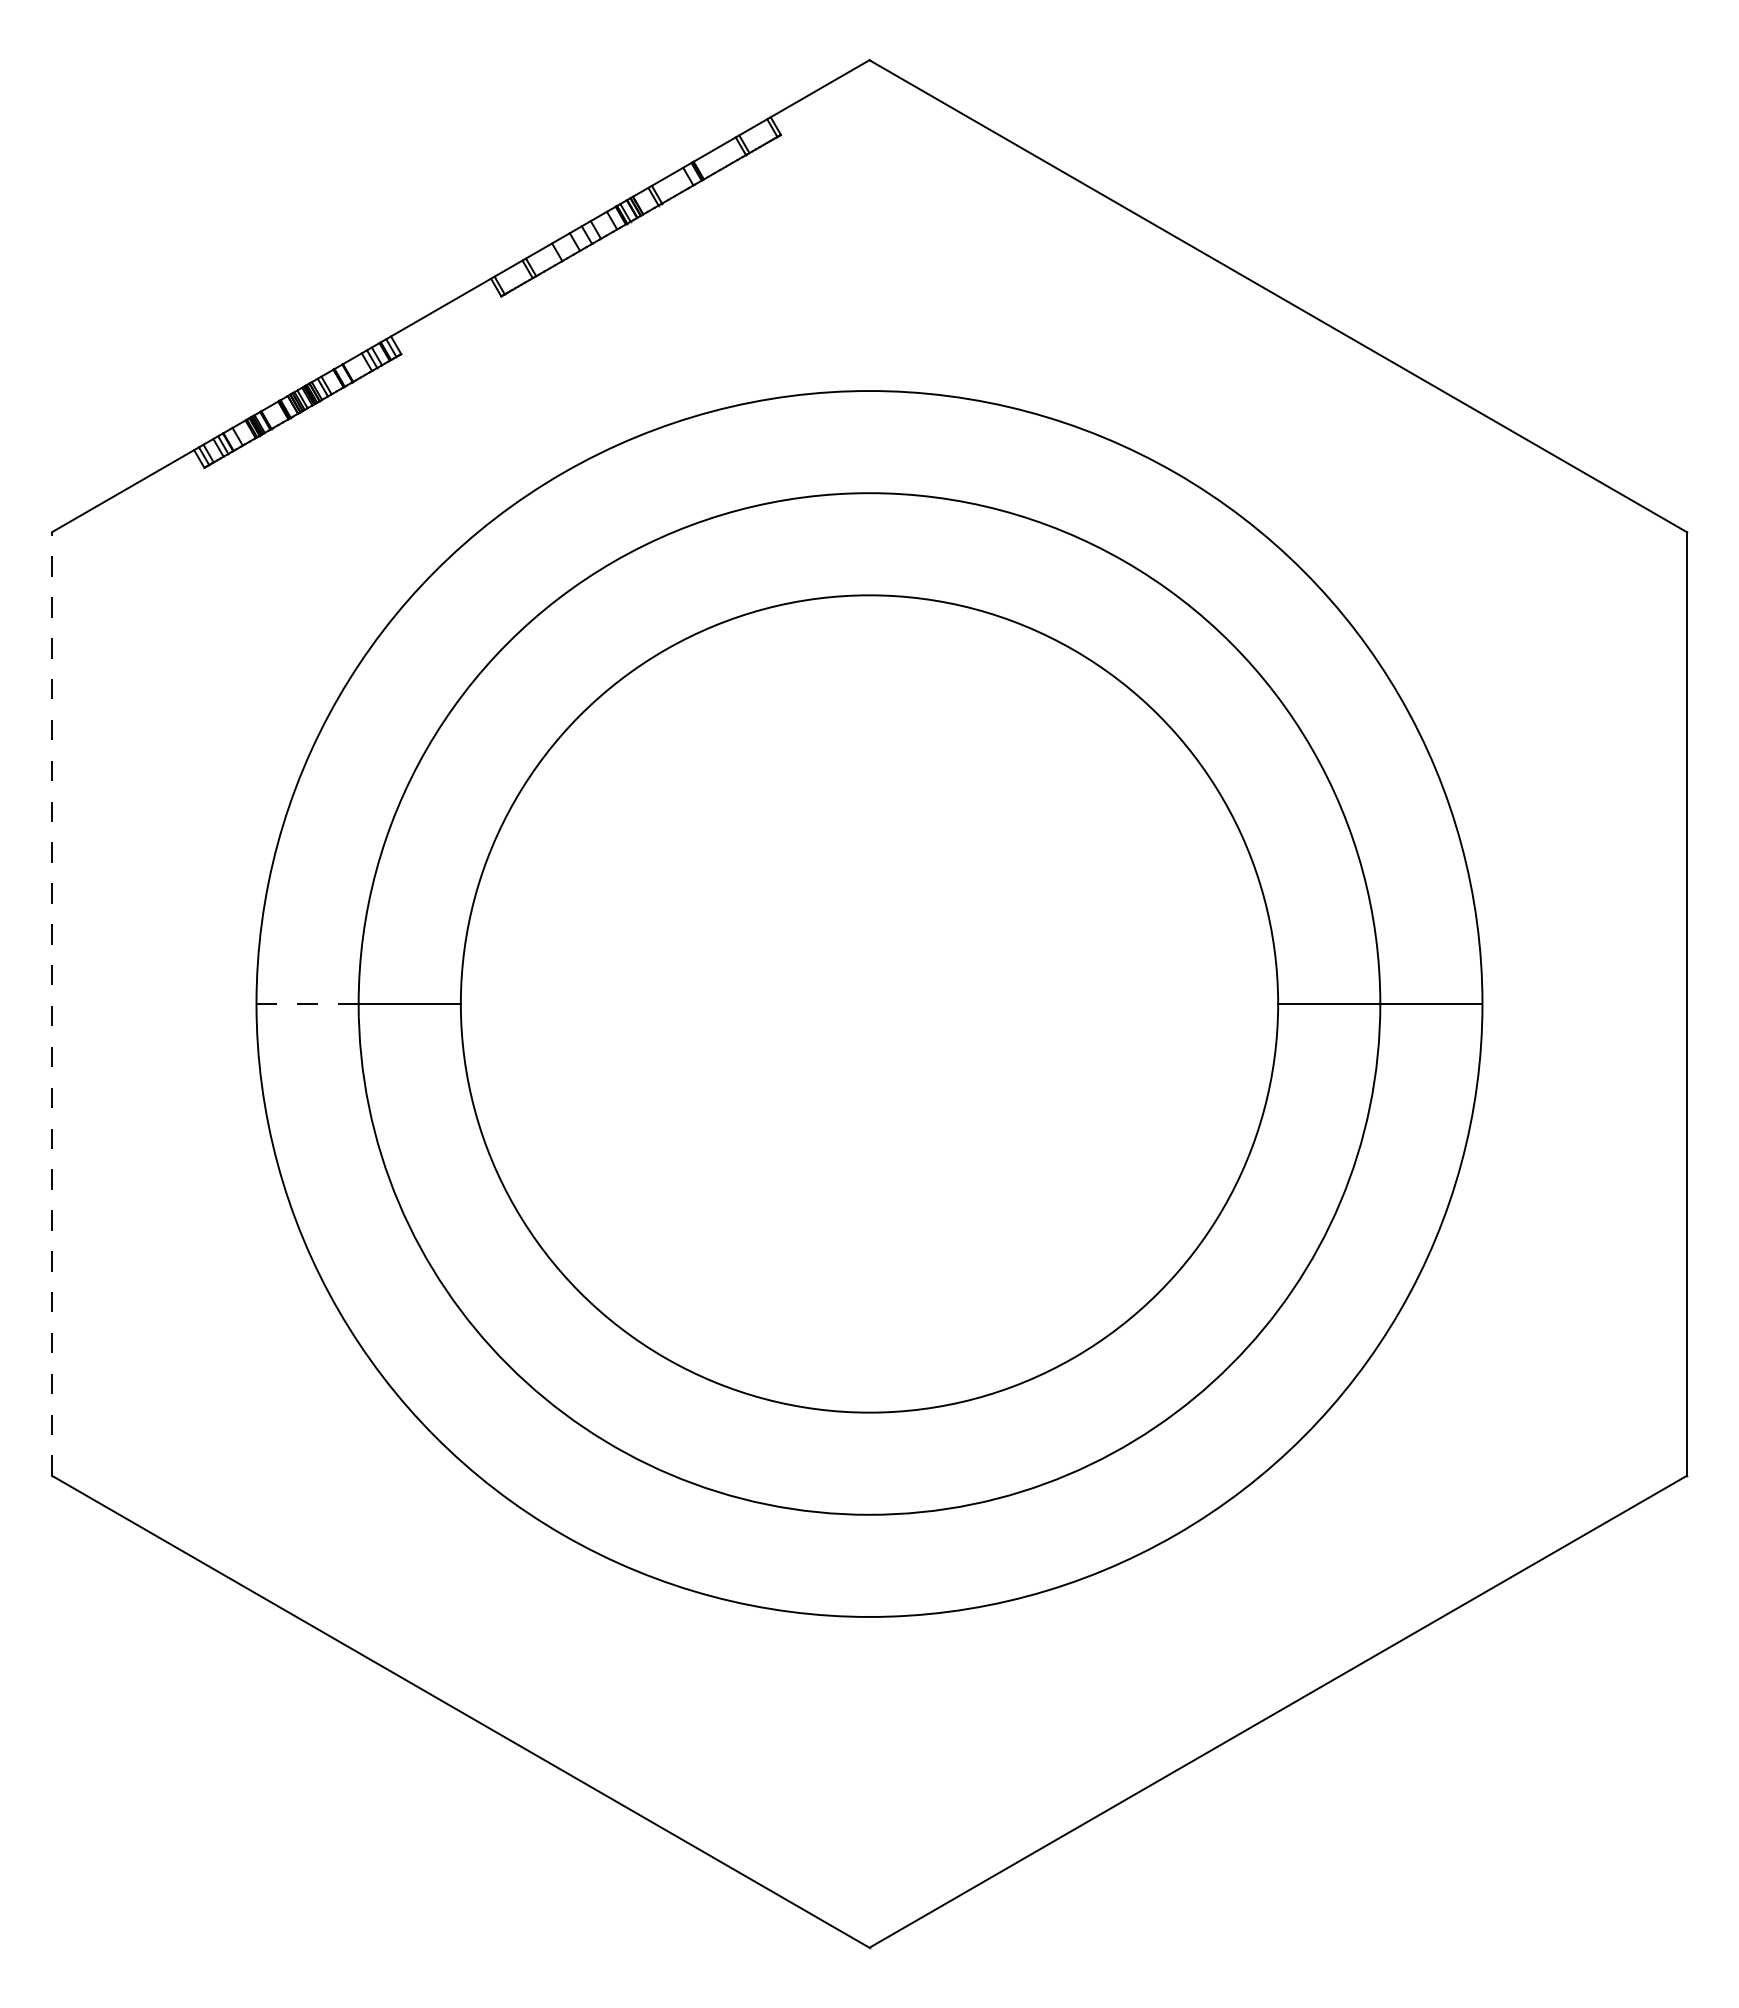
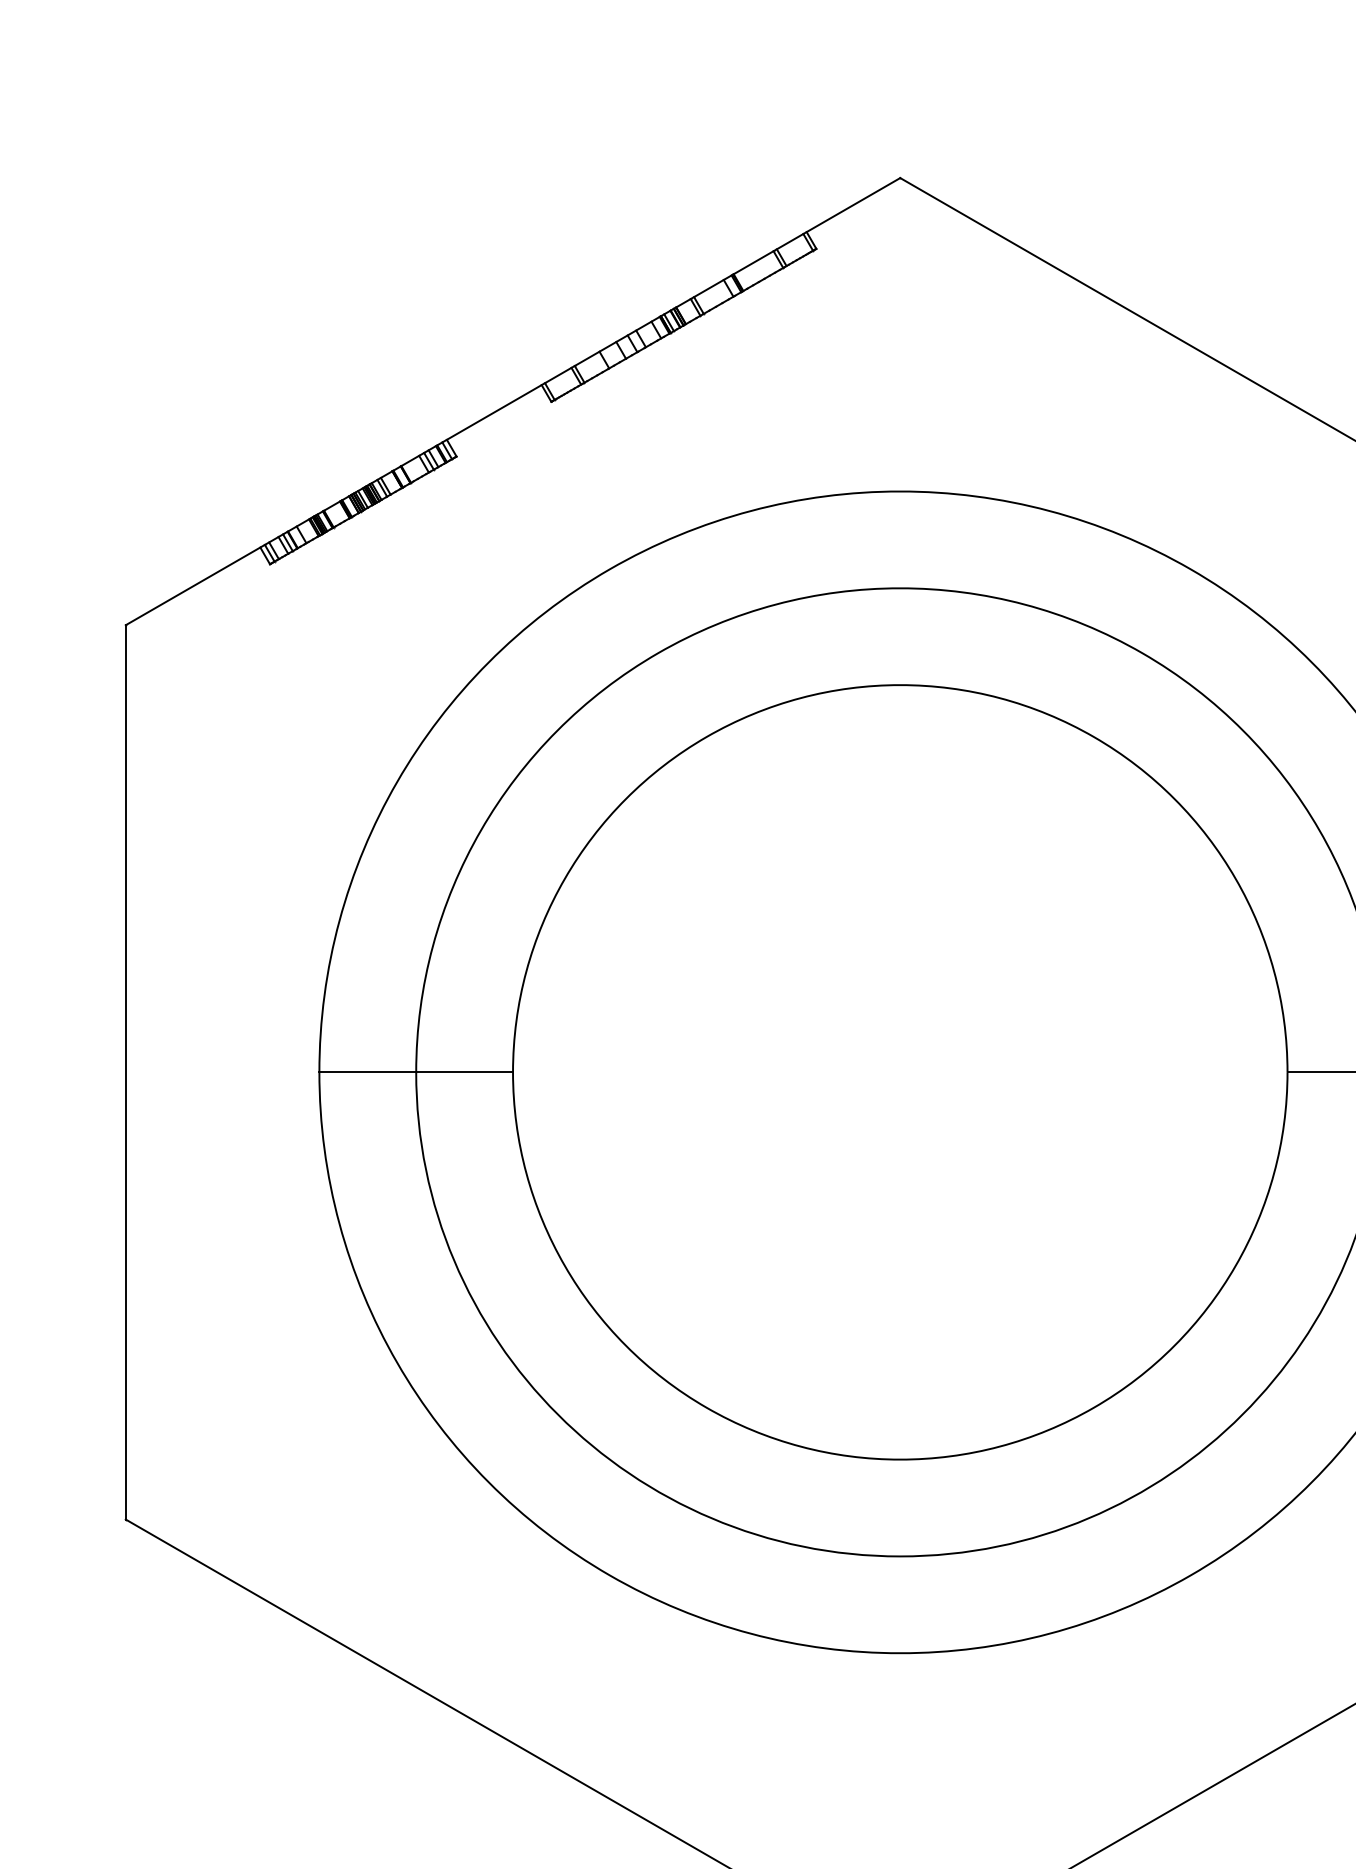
line: (52, 1004) -> (126, 1072), dashed -> solid
line: (307, 1004) -> (367, 1072), dashed -> solid

